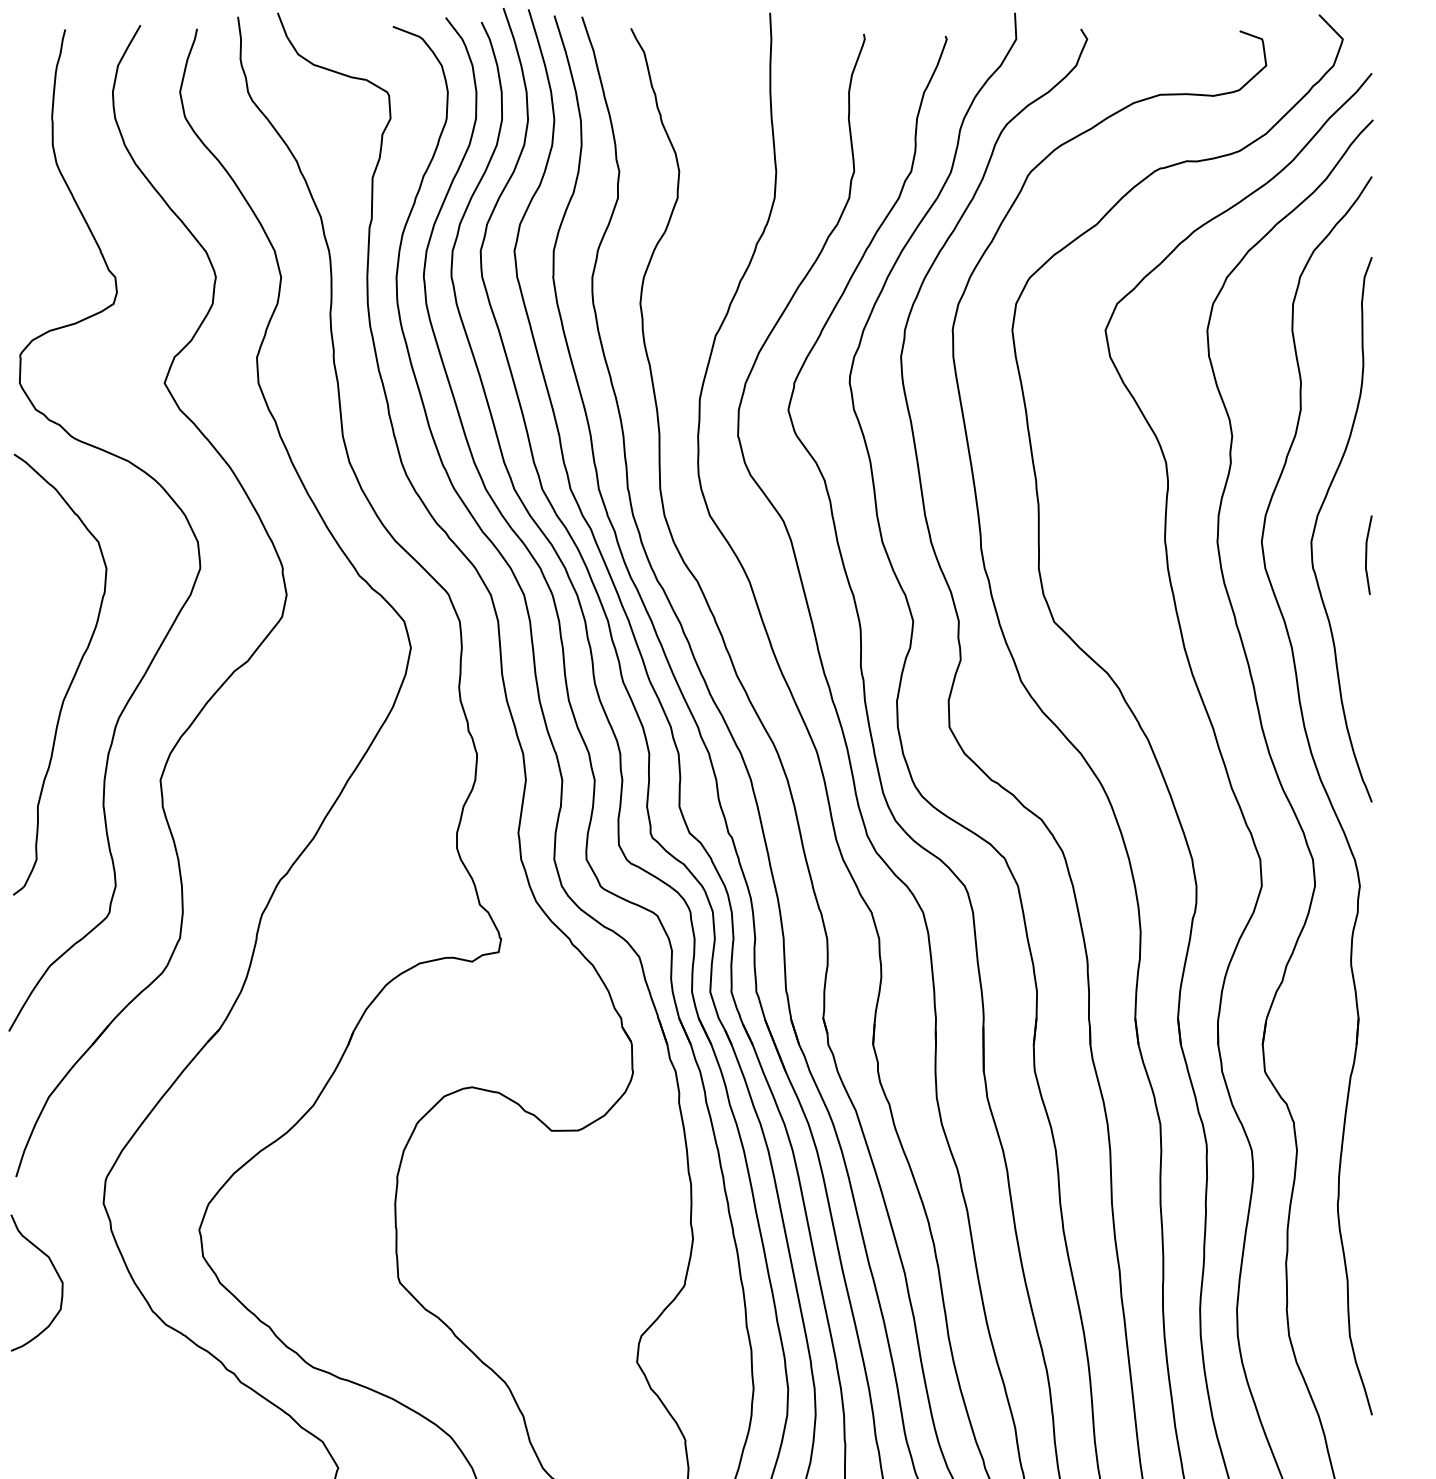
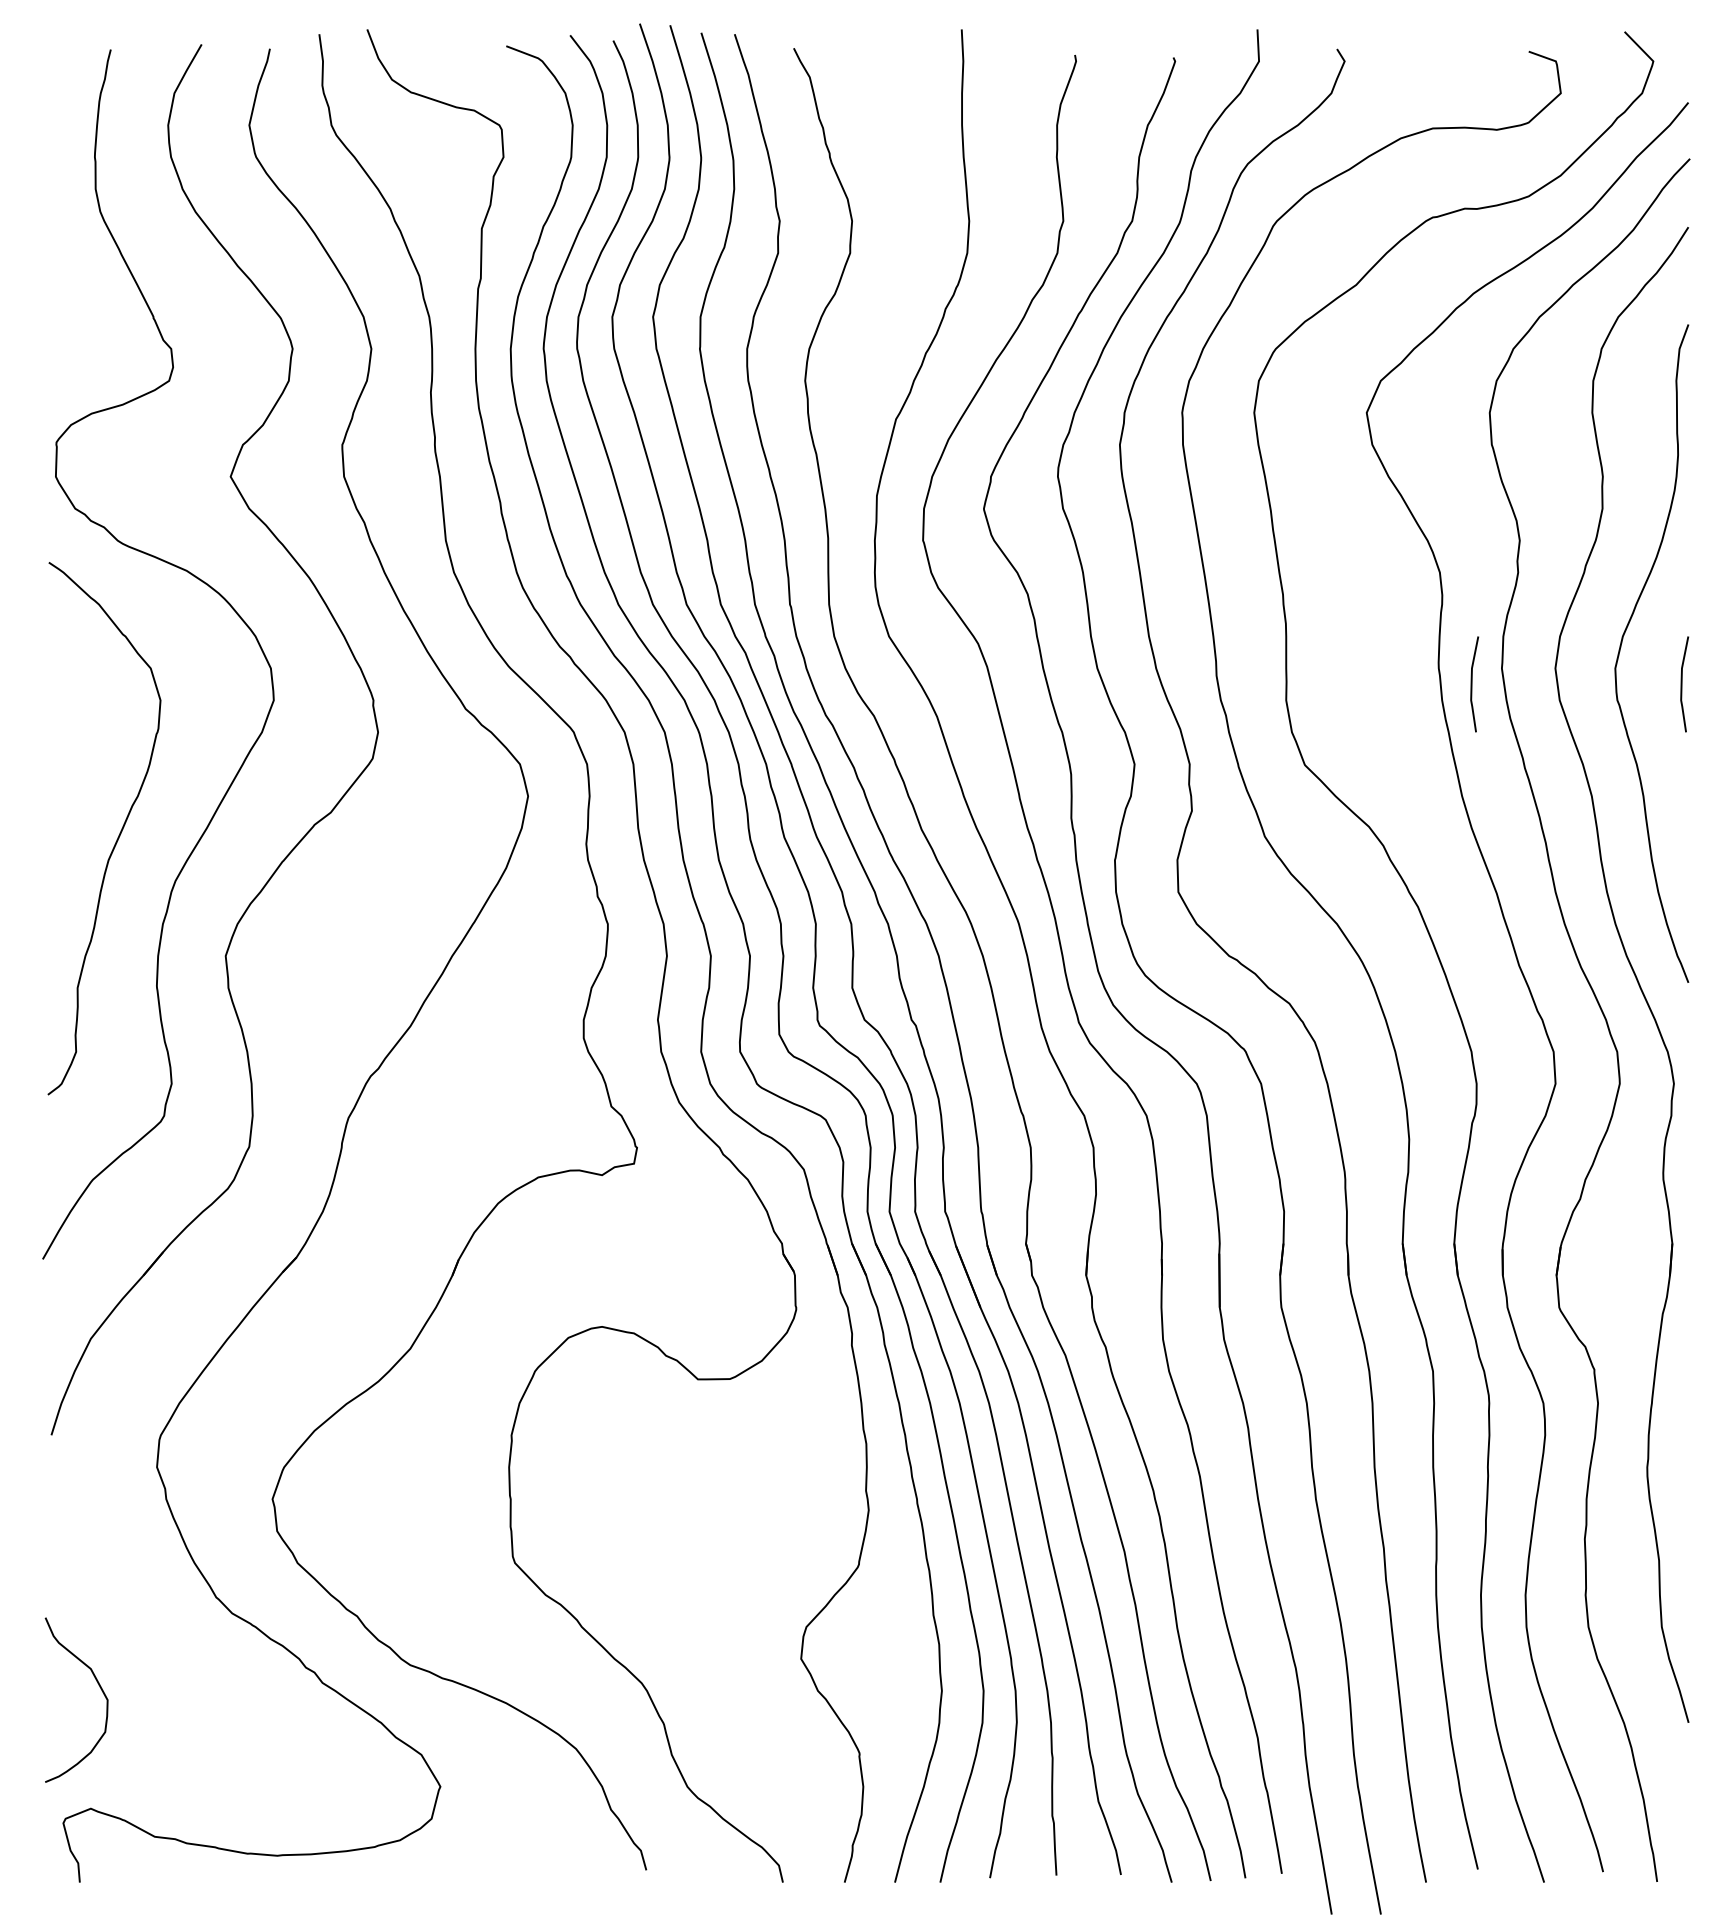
line: (1193, 555) -> (1472, 684), added
curve: (55, 1272) -> (99, 1687), moved

